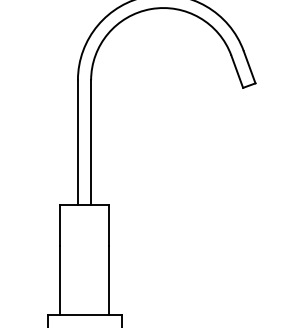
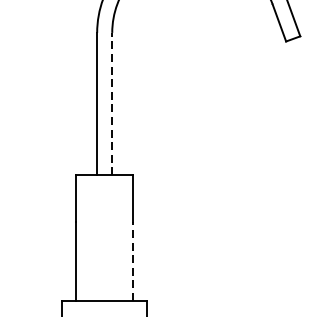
line: (91, 142) -> (112, 103), solid -> dashed
line: (109, 279) -> (133, 260), solid -> dashed

